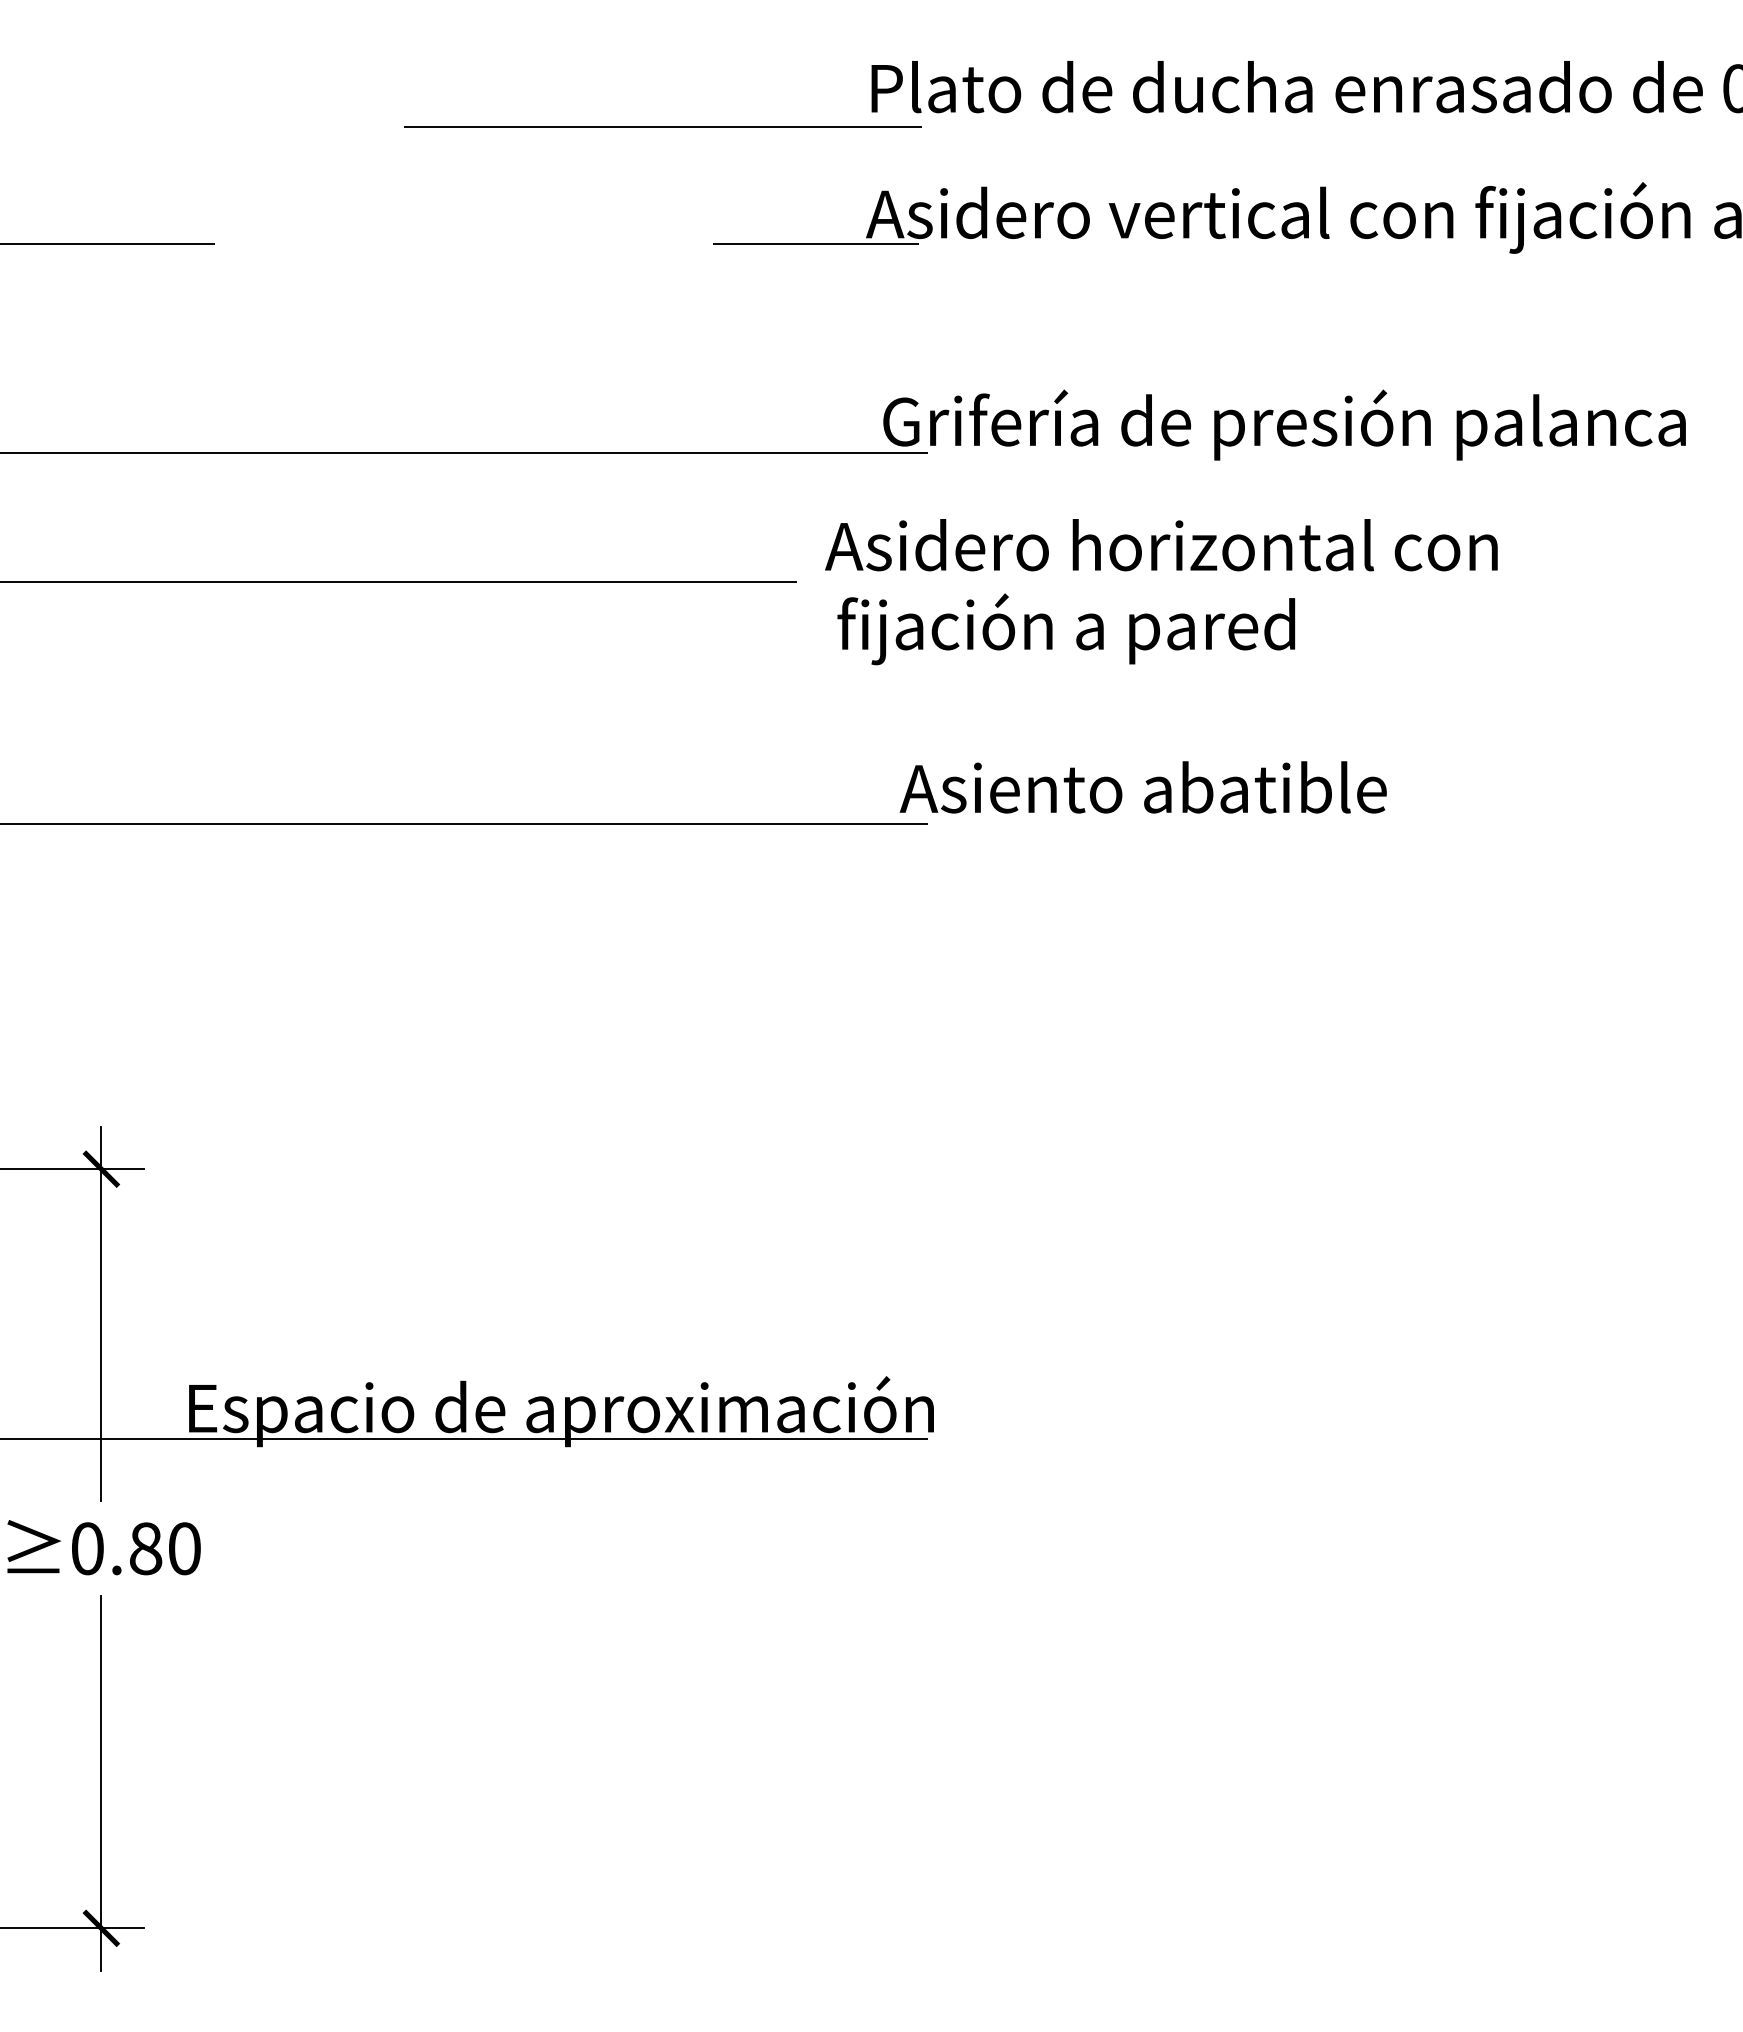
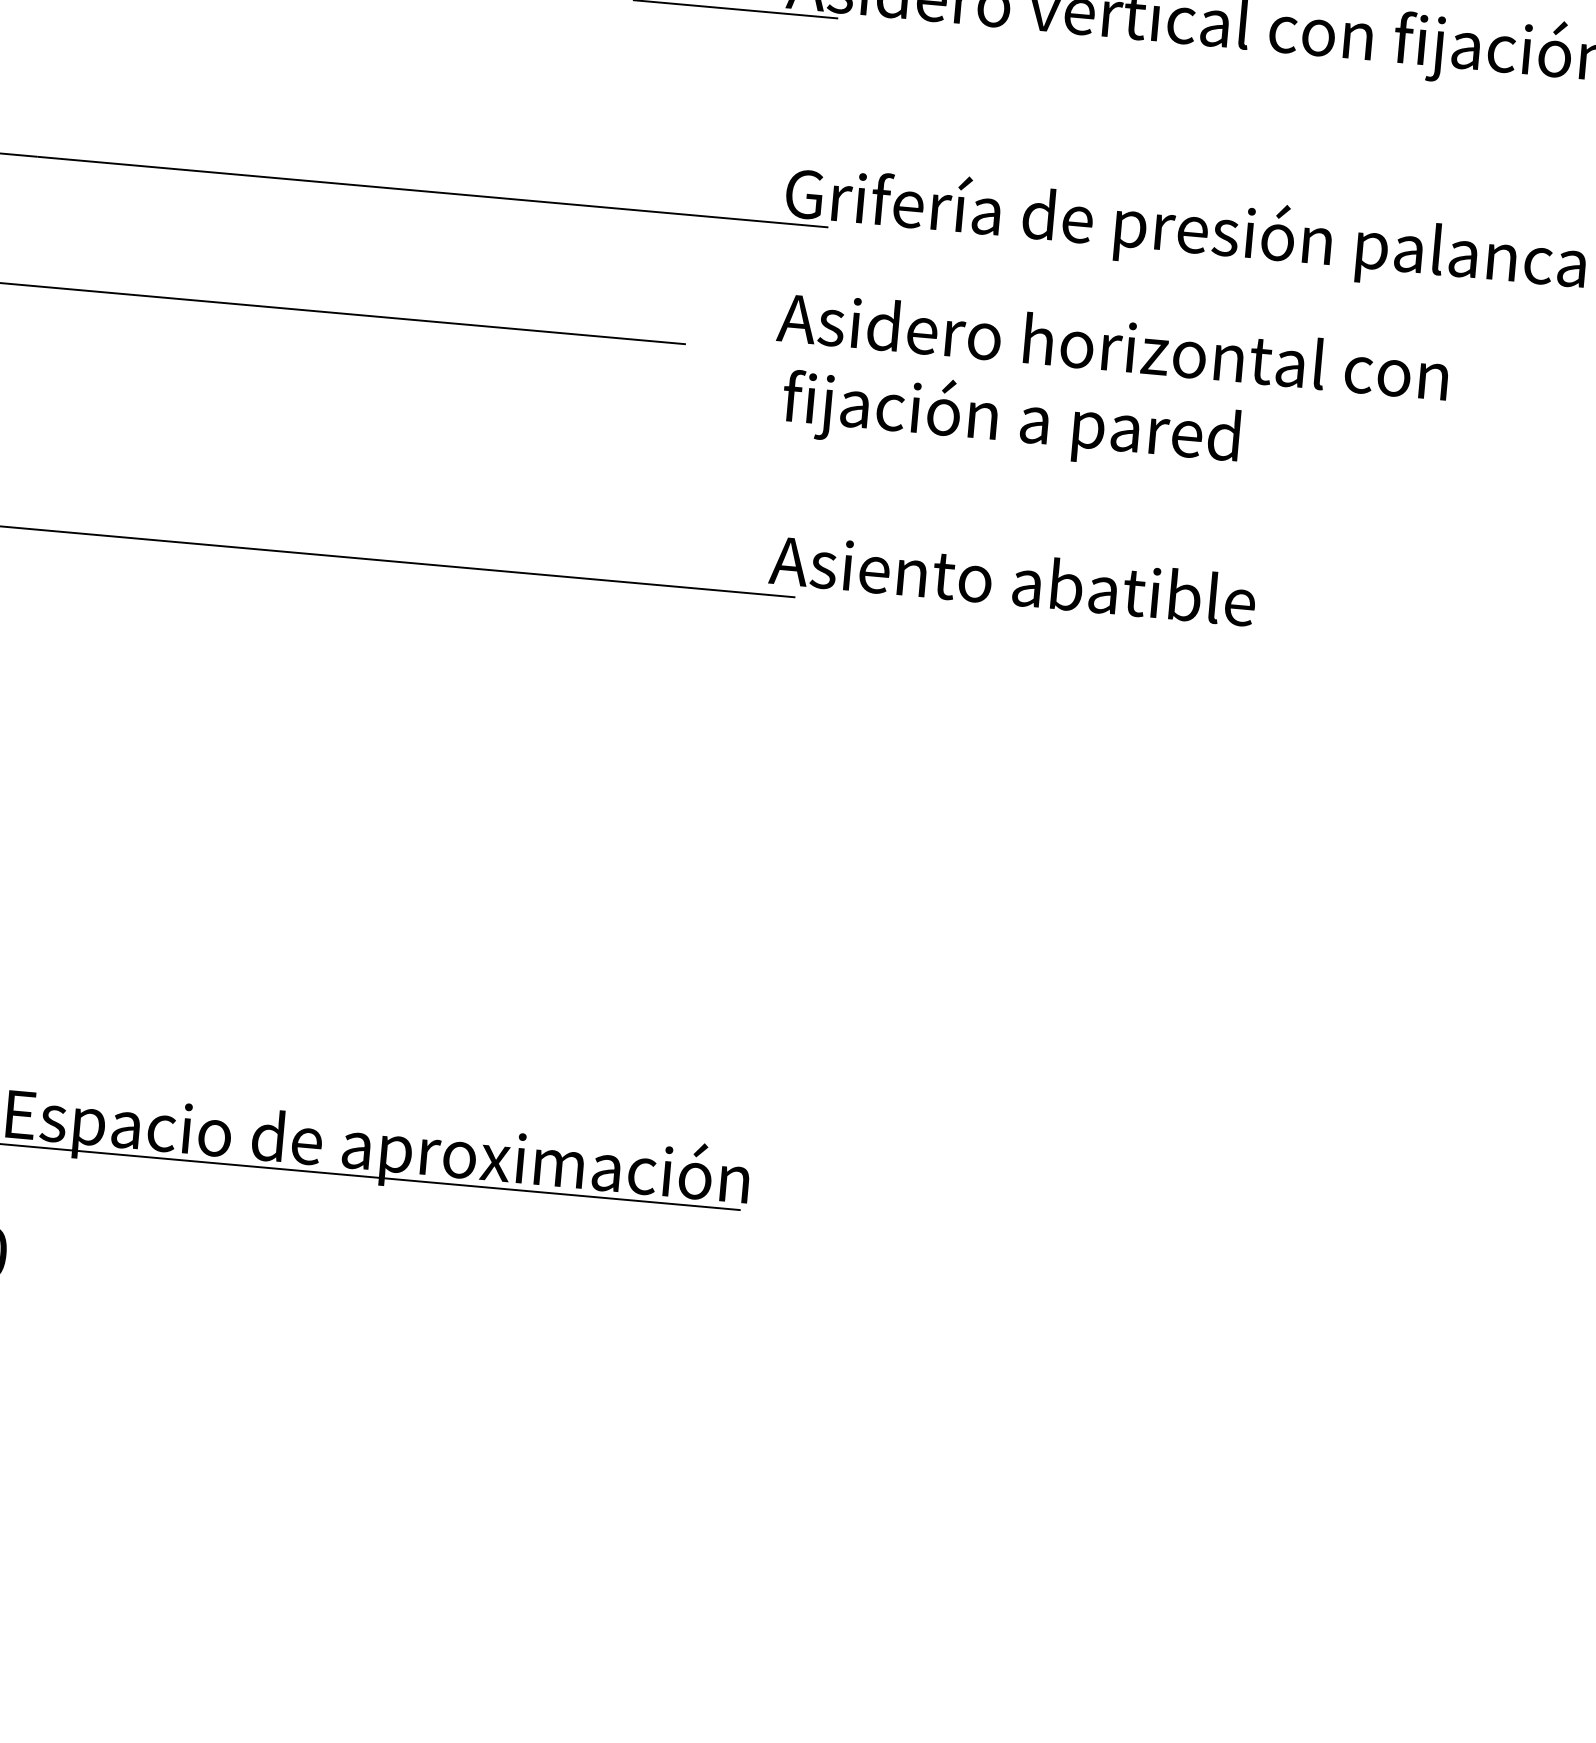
text: (1161, 592) -> (1109, 392), moved

